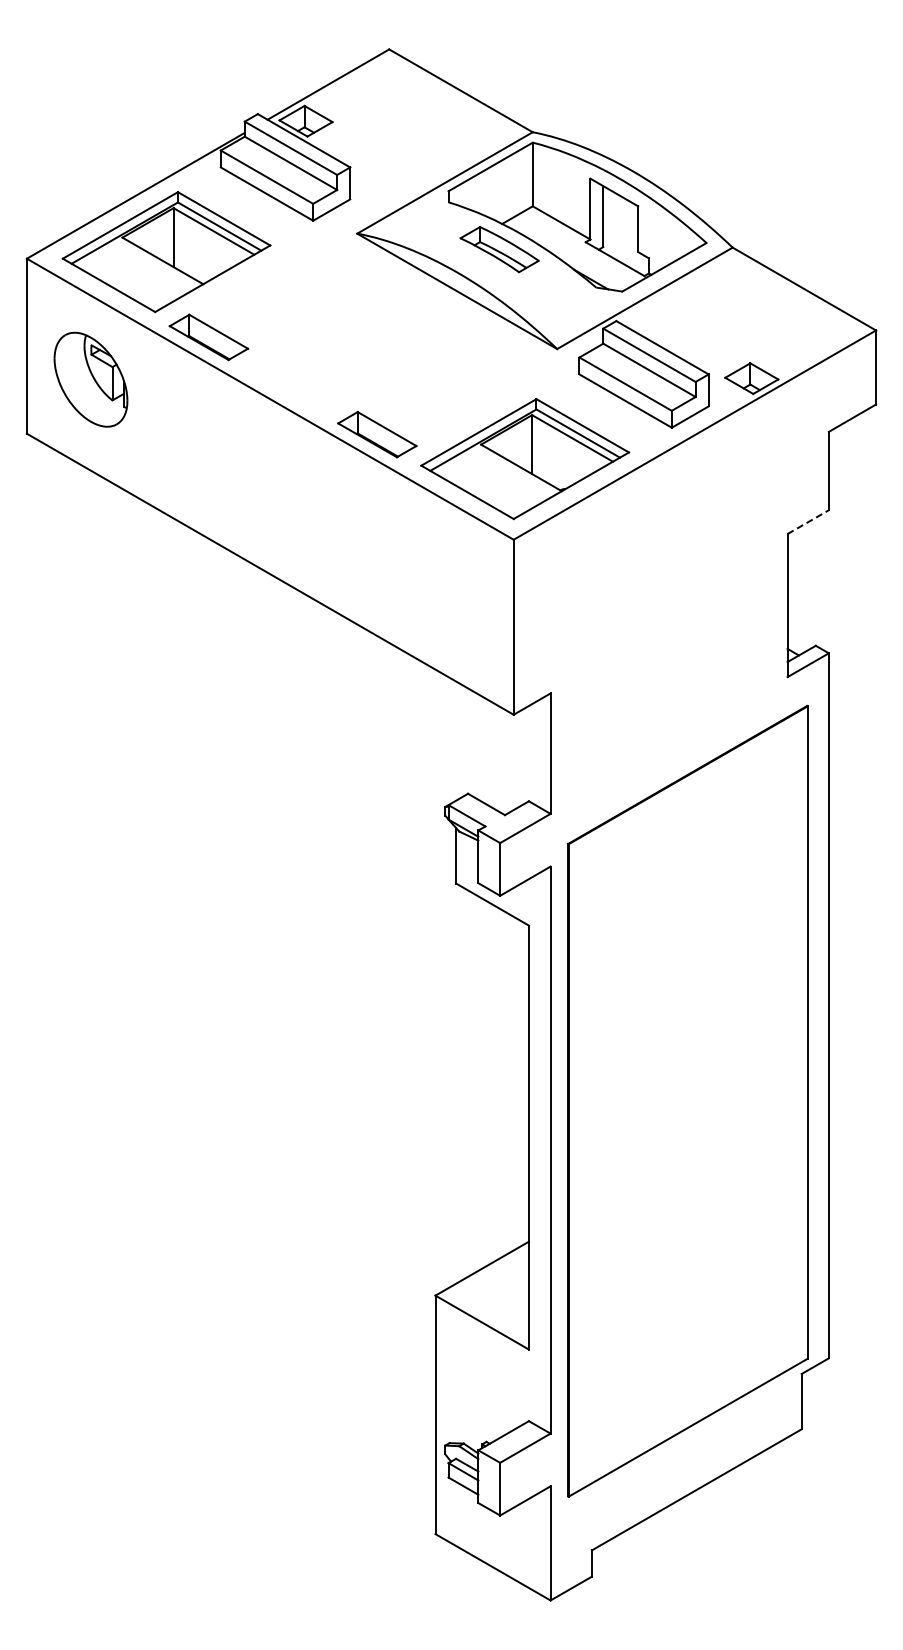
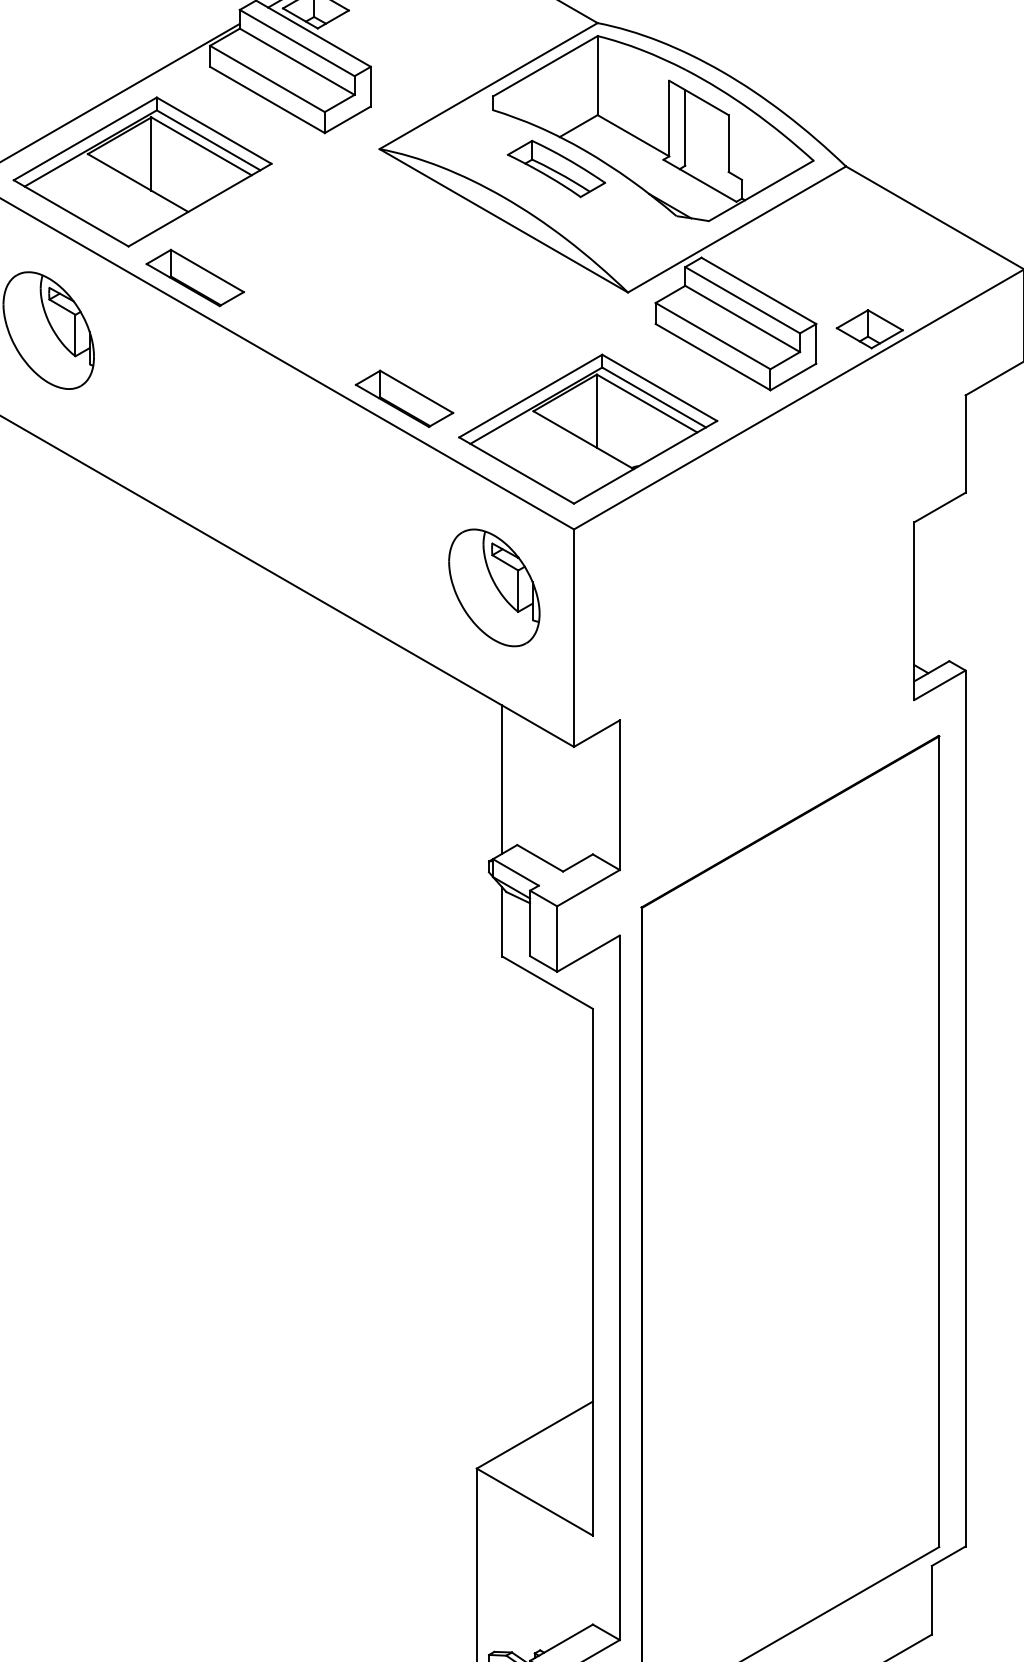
line: (808, 522) -> (940, 507), dashed -> solid
part: (449, 586) -> (494, 587), added
line: (456, 740) -> (502, 778), added

